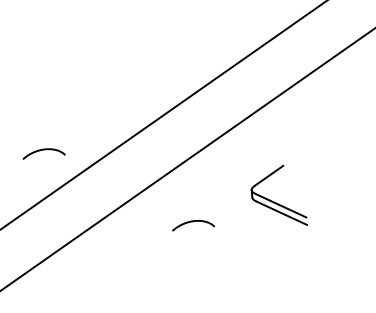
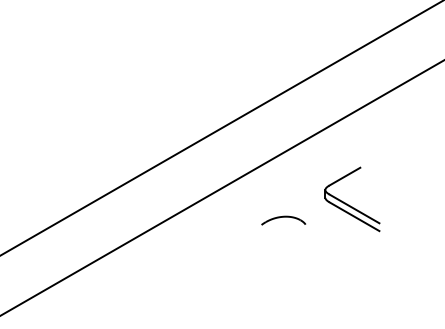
part: (43, 153) -> (135, 132), removed
part: (277, 202) -> (350, 205), moved

